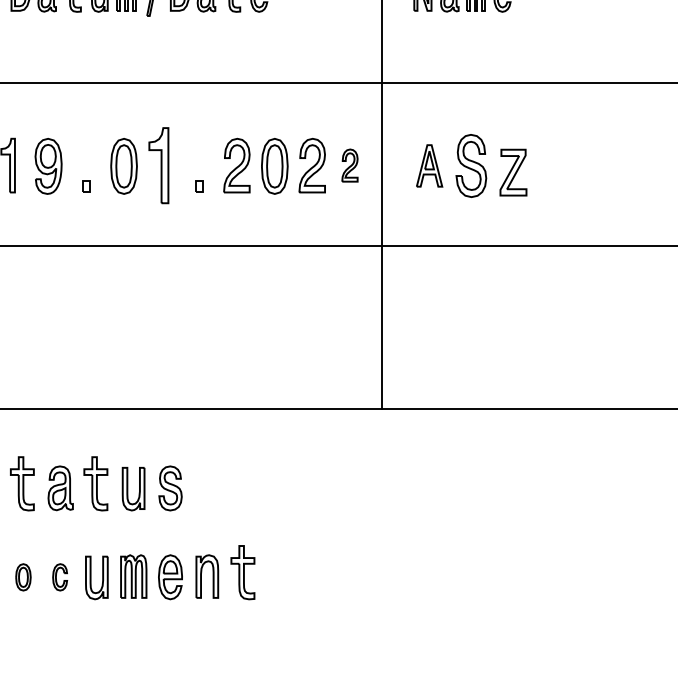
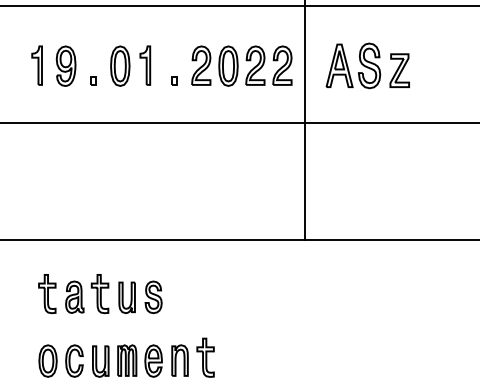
part: (158, 165) -> (145, 65), size x0.71
part: (349, 165) -> (282, 65), size x1.67
part: (429, 165) -> (339, 65), size x1.43
part: (23, 577) -> (48, 361), size x1.67
part: (59, 577) -> (73, 361), size x1.67

